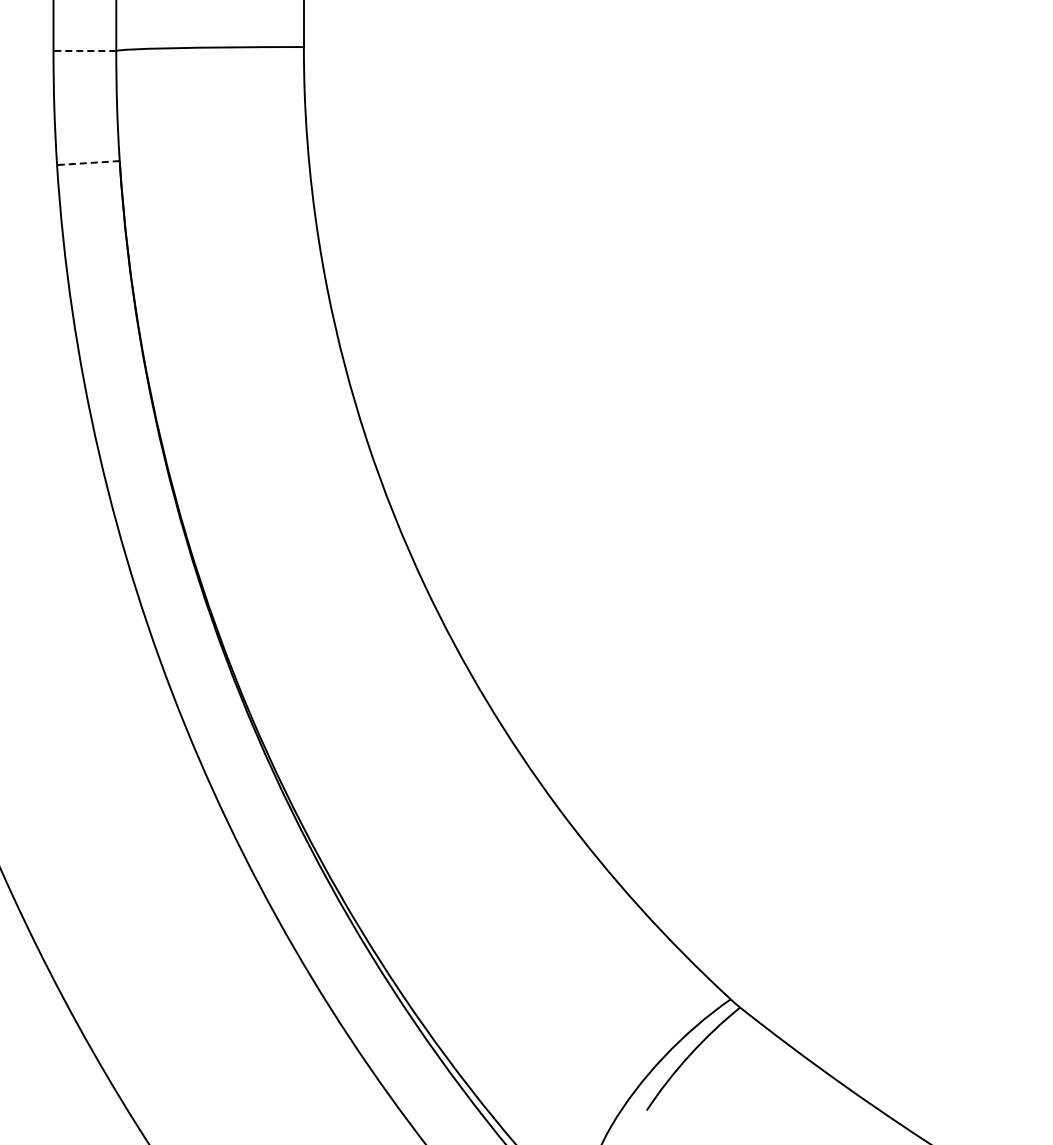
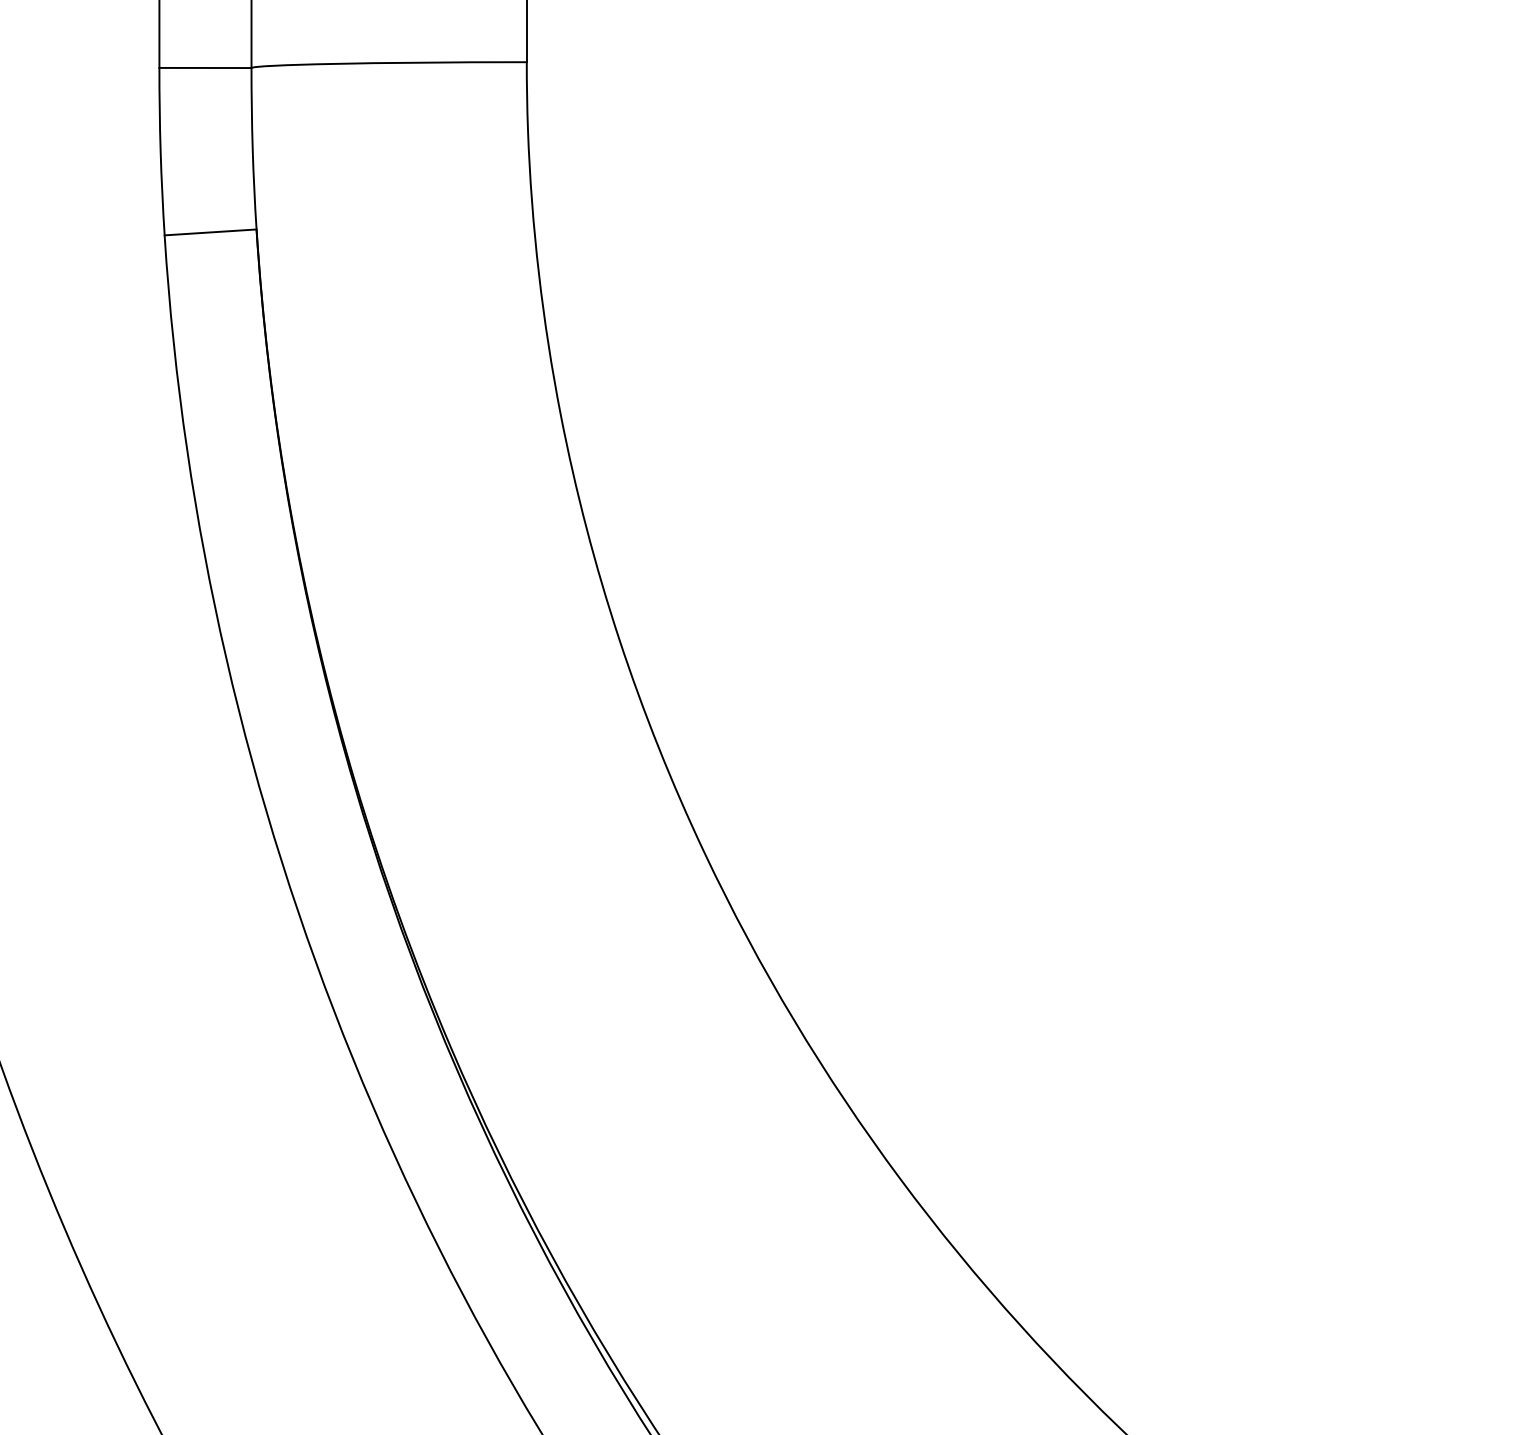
line: (84, 51) -> (204, 68), dashed -> solid
line: (87, 163) -> (209, 233), dashed -> solid

